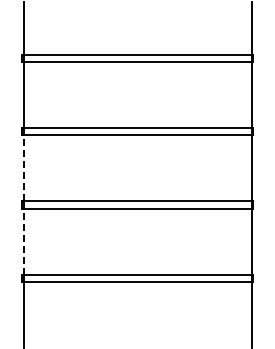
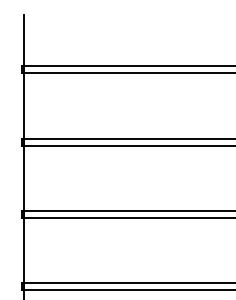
line: (23, 167) -> (23, 177), dashed -> solid
line: (23, 241) -> (23, 250), dashed -> solid

